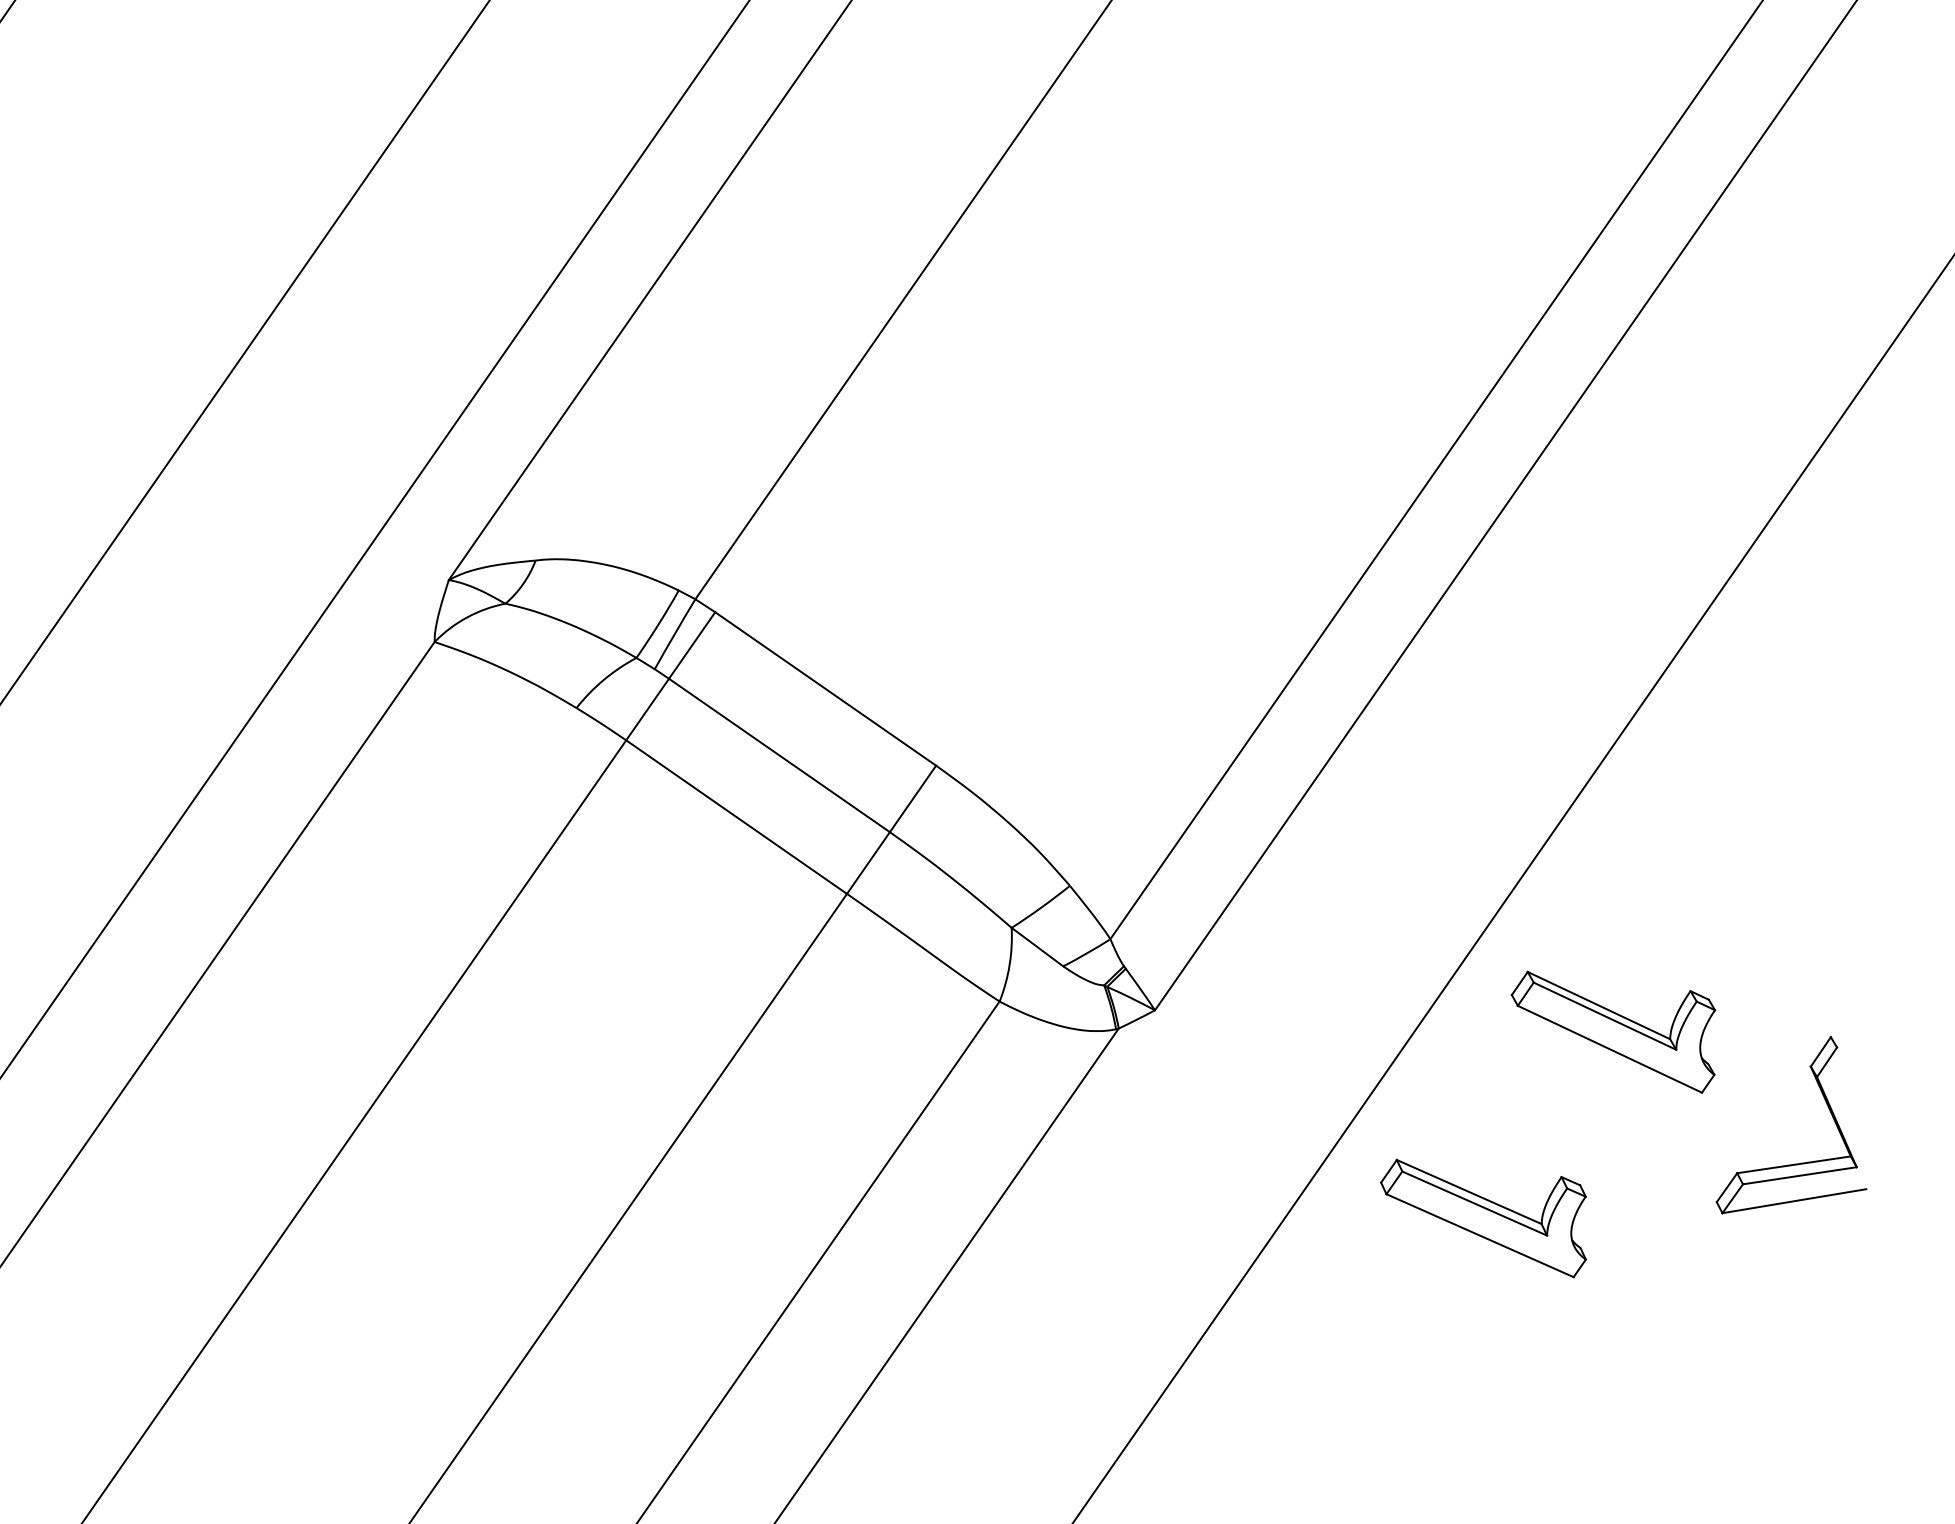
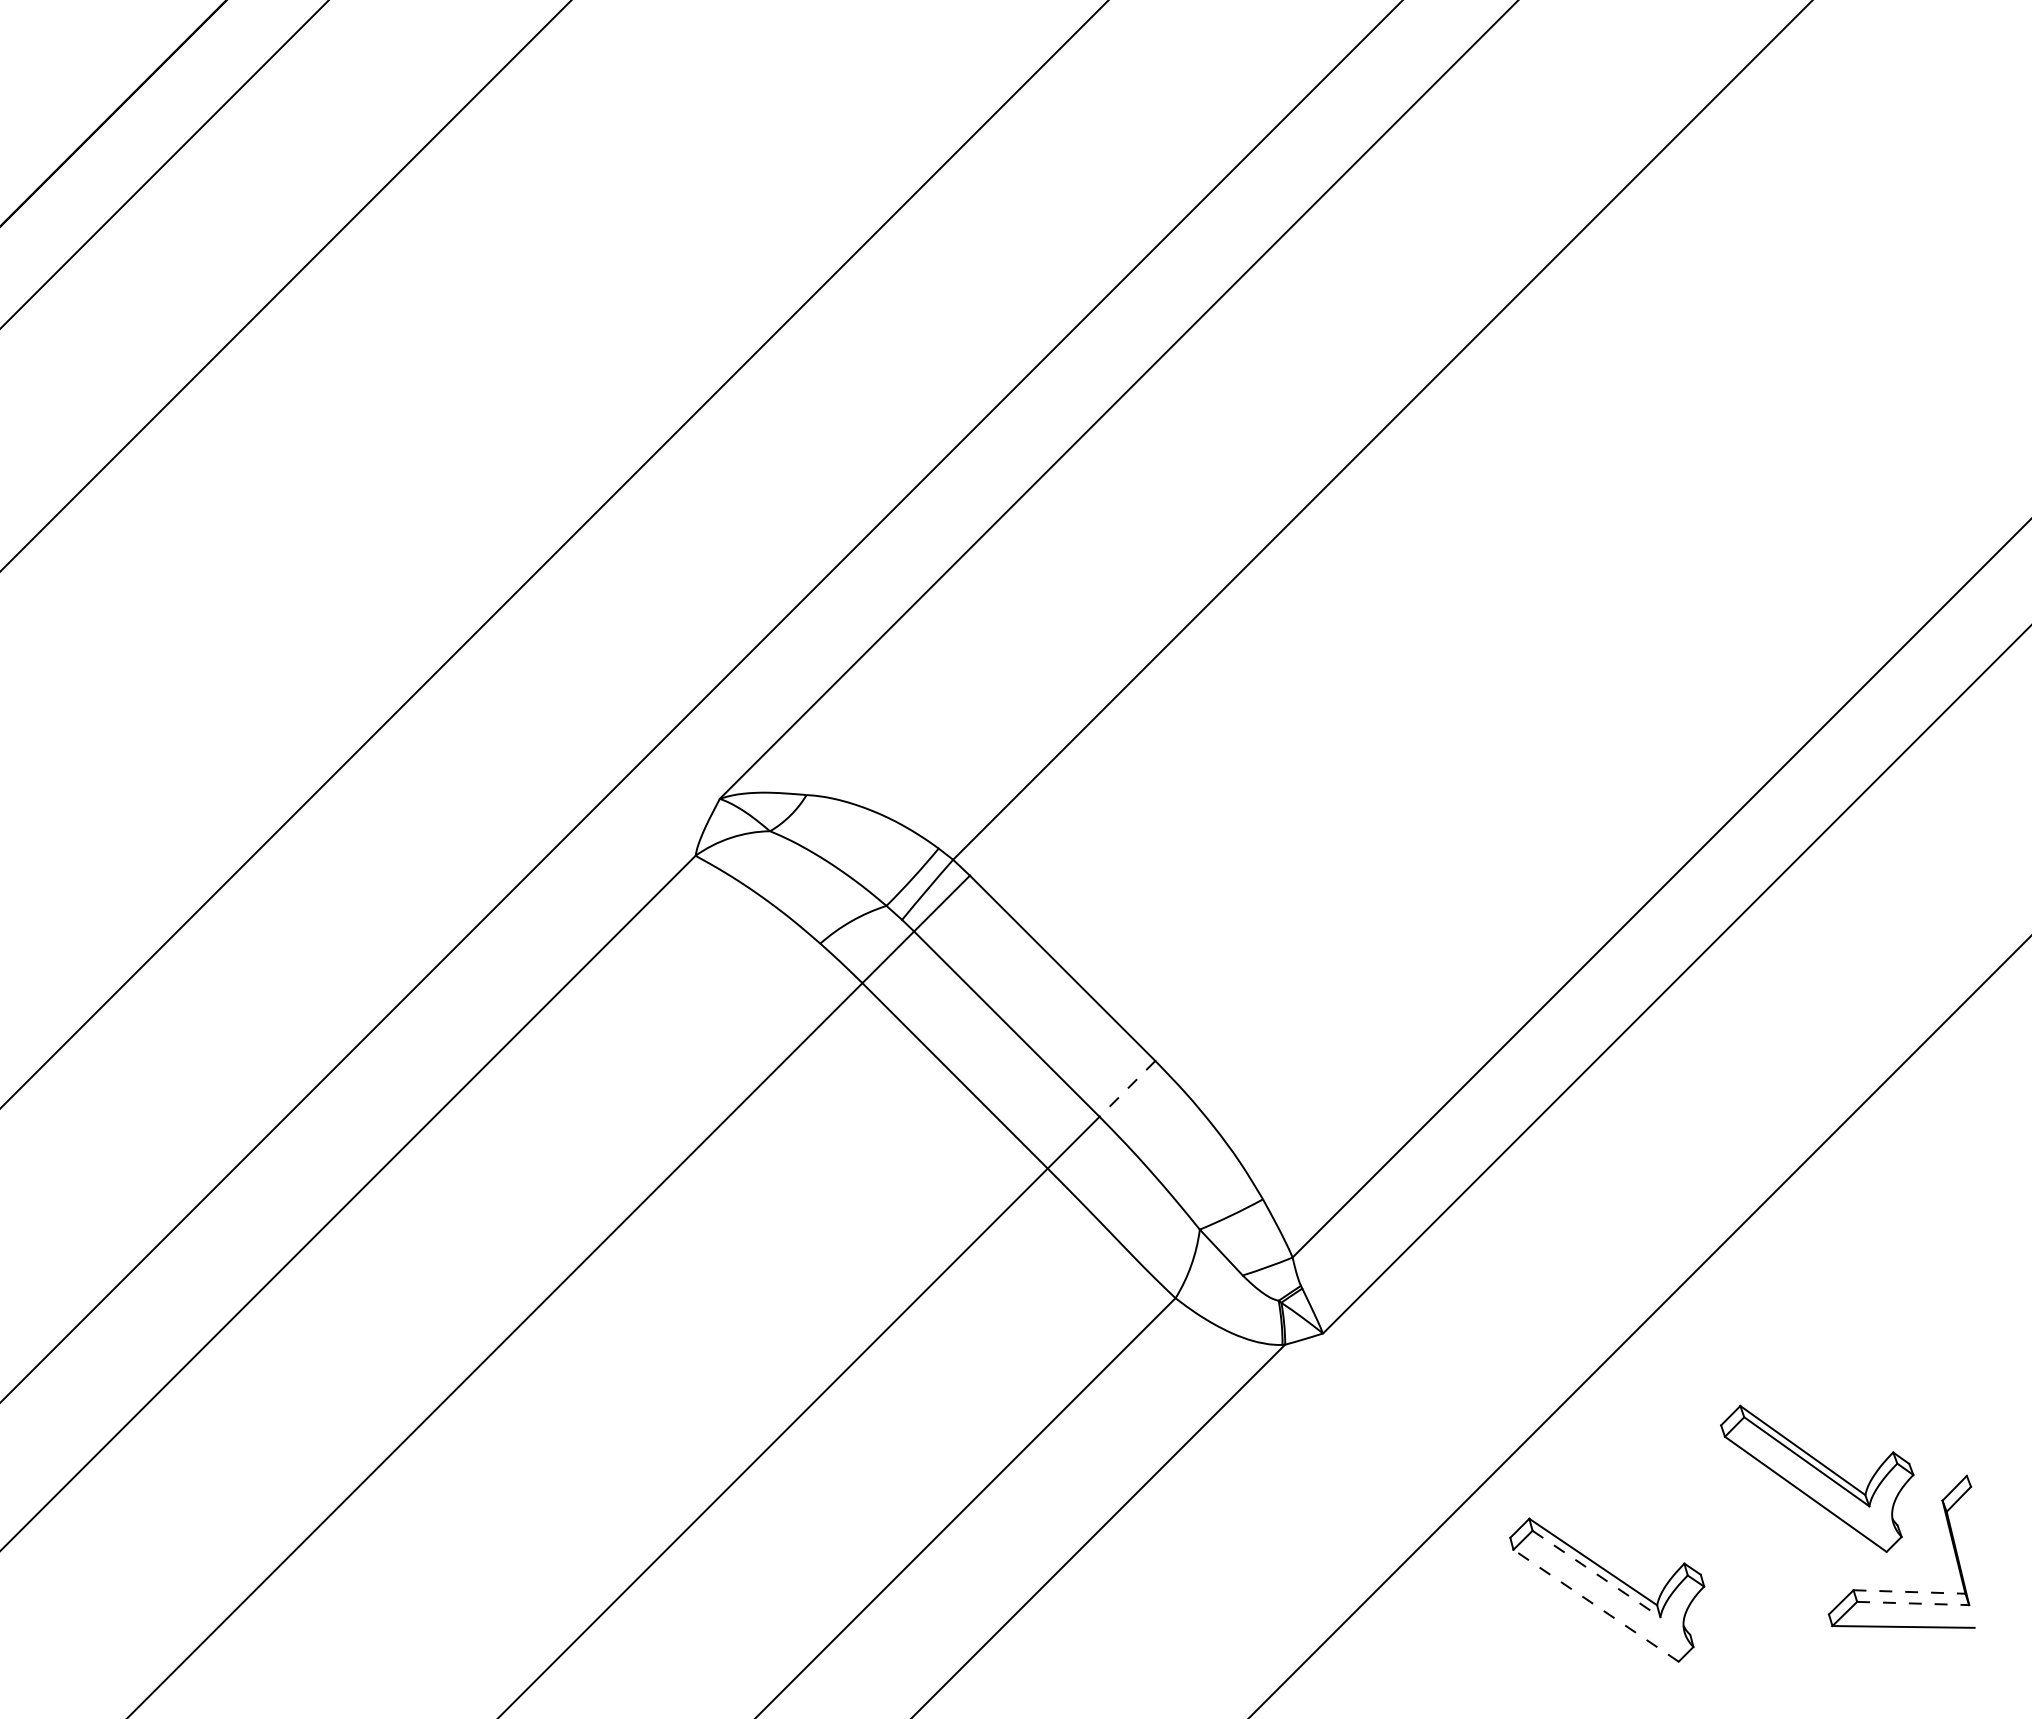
line: (913, 799) -> (1127, 1089), solid -> dashed
part: (1618, 1031) -> (1817, 1478), moved
line: (1793, 1164) -> (1909, 1591), solid -> dashed
line: (1800, 1175) -> (1913, 1603), solid -> dashed
line: (1474, 1204) -> (1596, 1574), solid -> dashed
line: (1480, 1235) -> (1596, 1605), solid -> dashed

